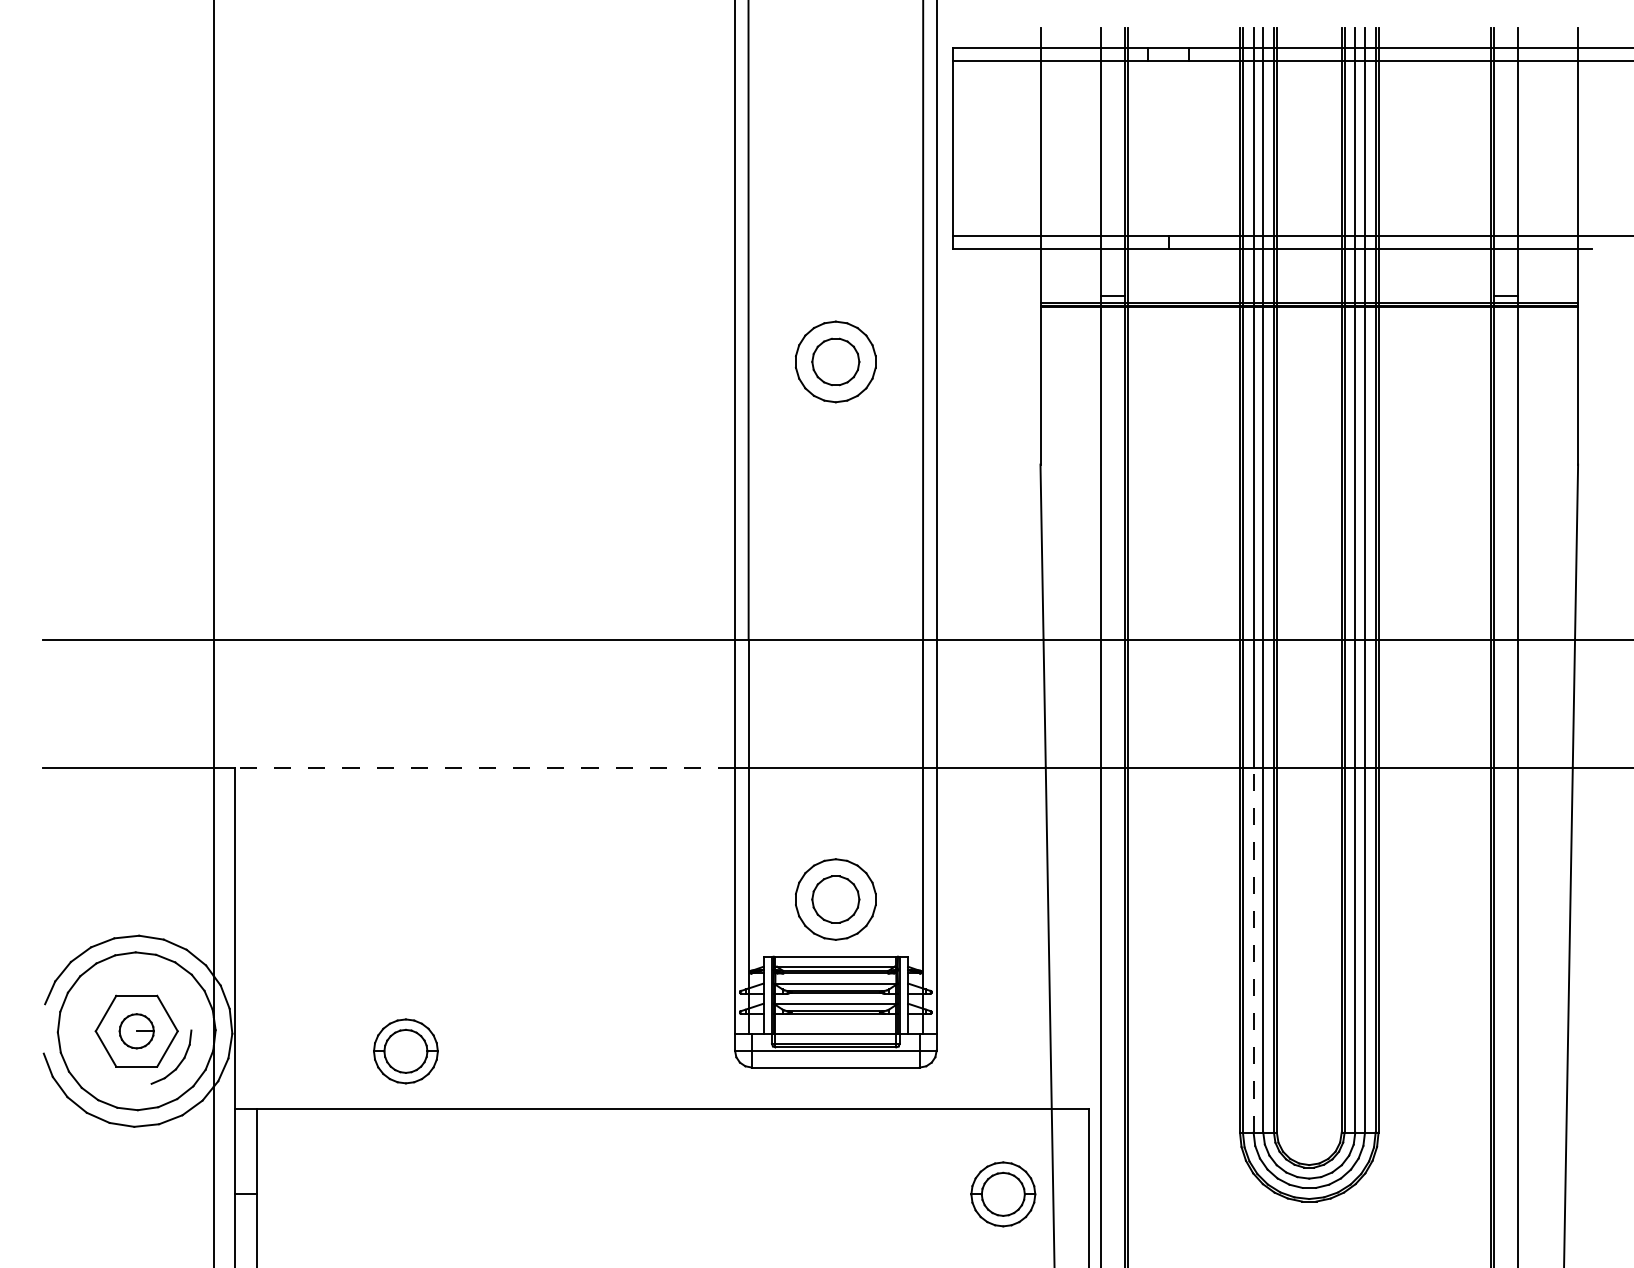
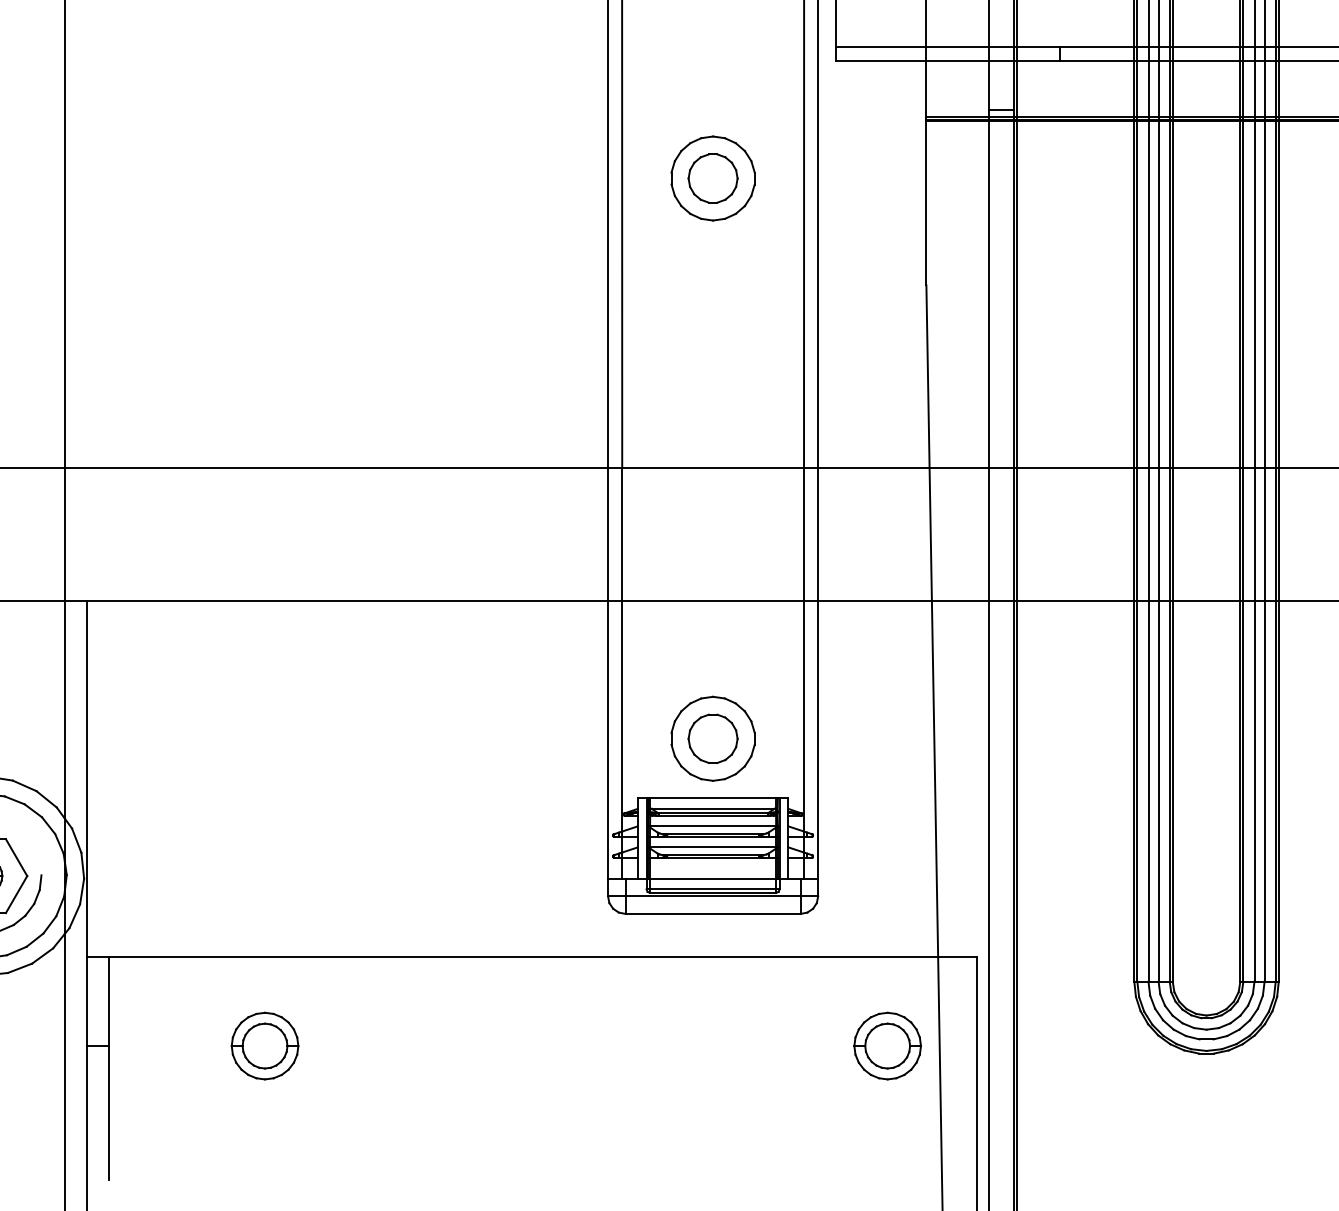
line: (485, 767) -> (347, 601), dashed -> solid
line: (1253, 949) -> (1148, 790), dashed -> solid
part: (405, 1051) -> (264, 1046), moved

